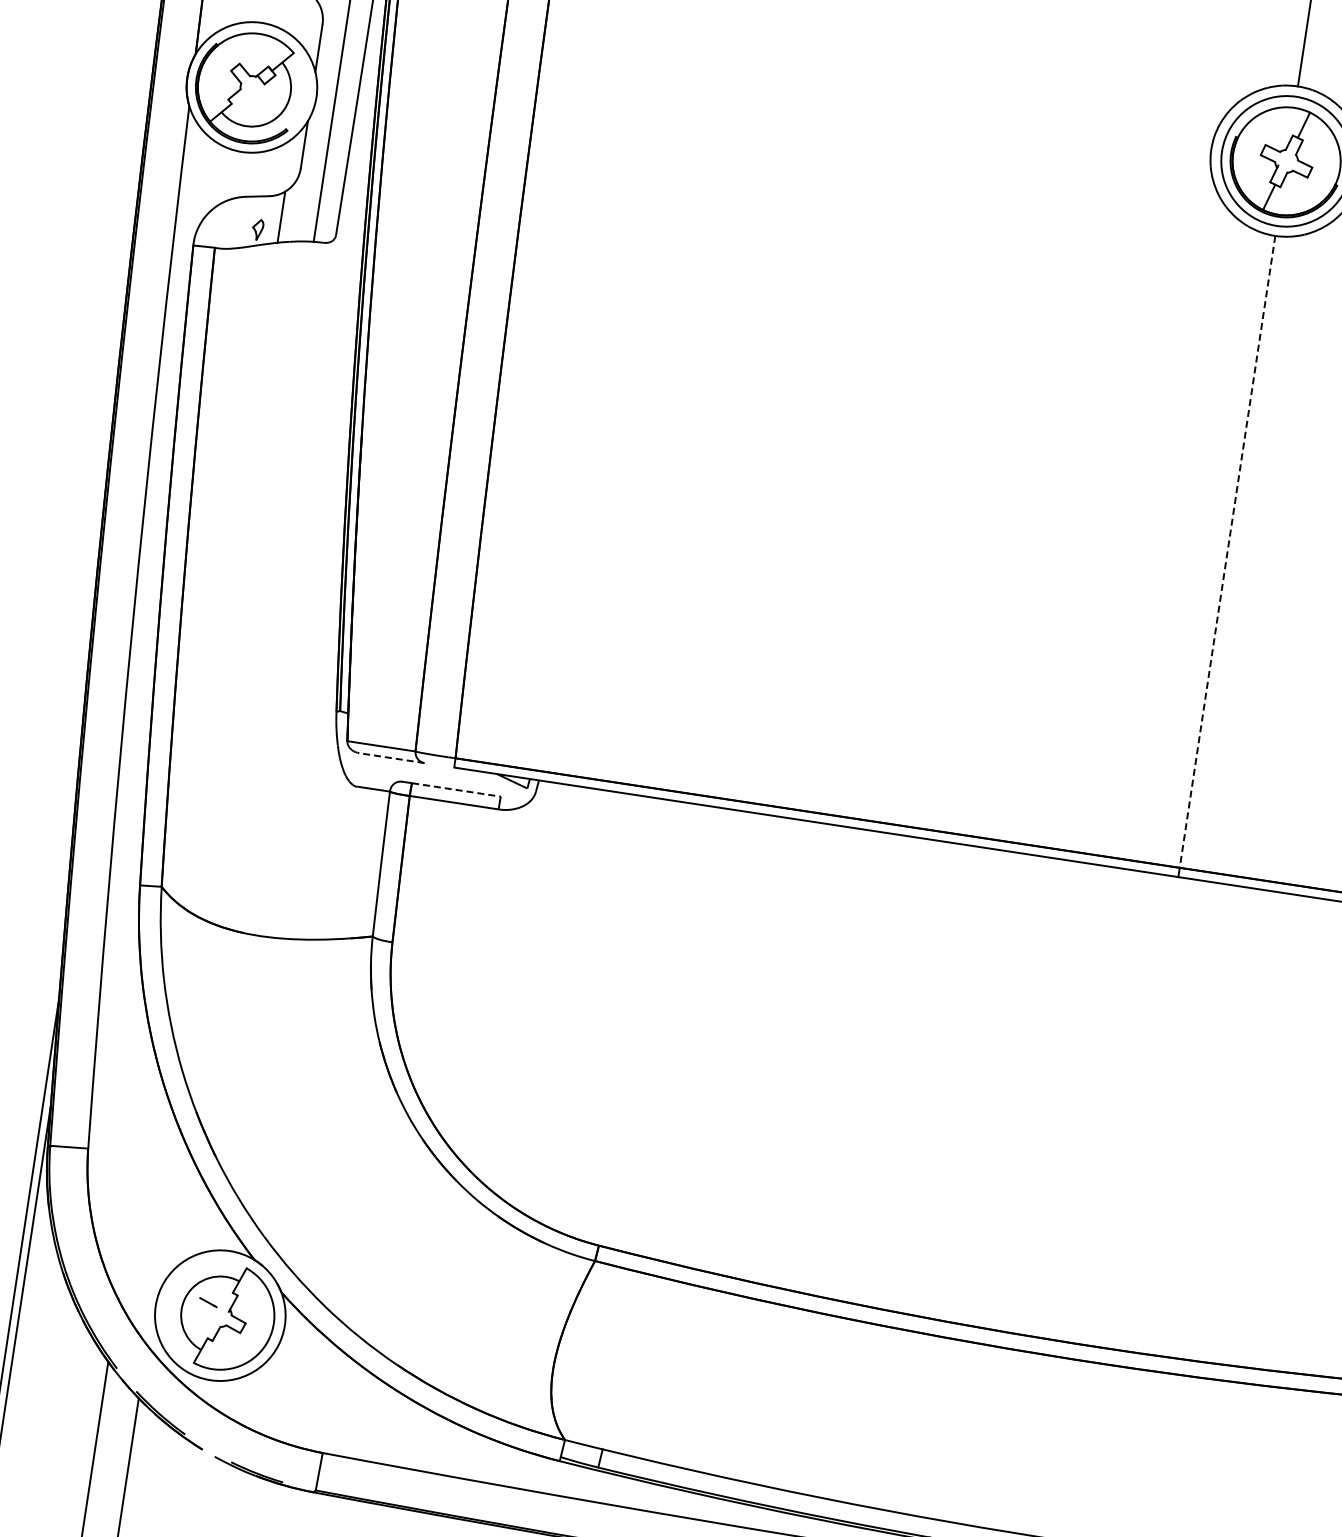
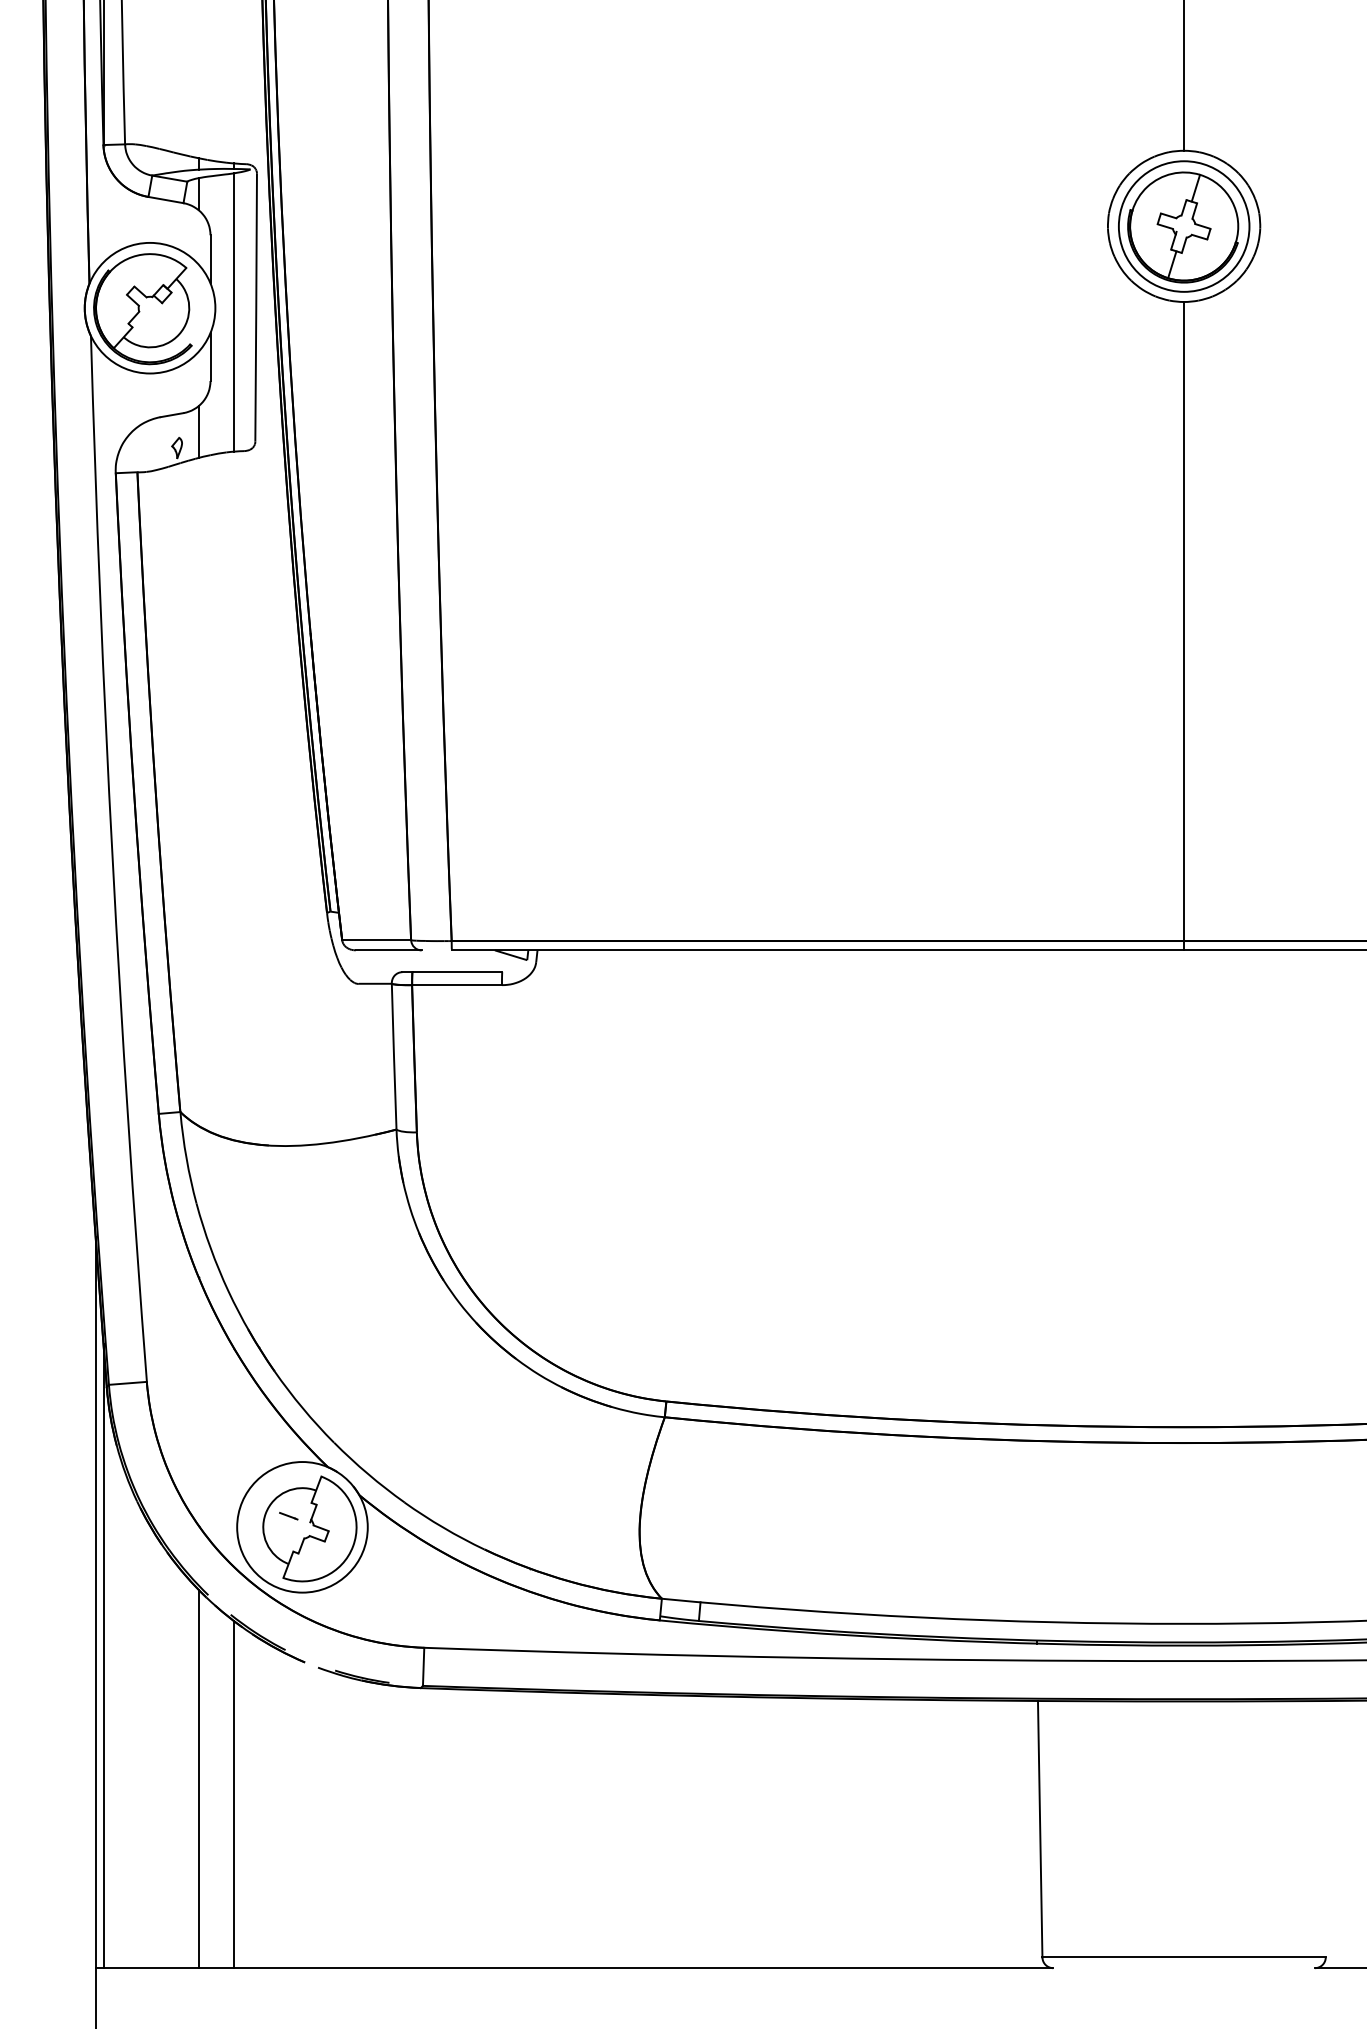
line: (1227, 551) -> (1184, 621), dashed -> solid
line: (391, 758) -> (388, 950), dashed -> solid
line: (456, 790) -> (457, 972), dashed -> solid

